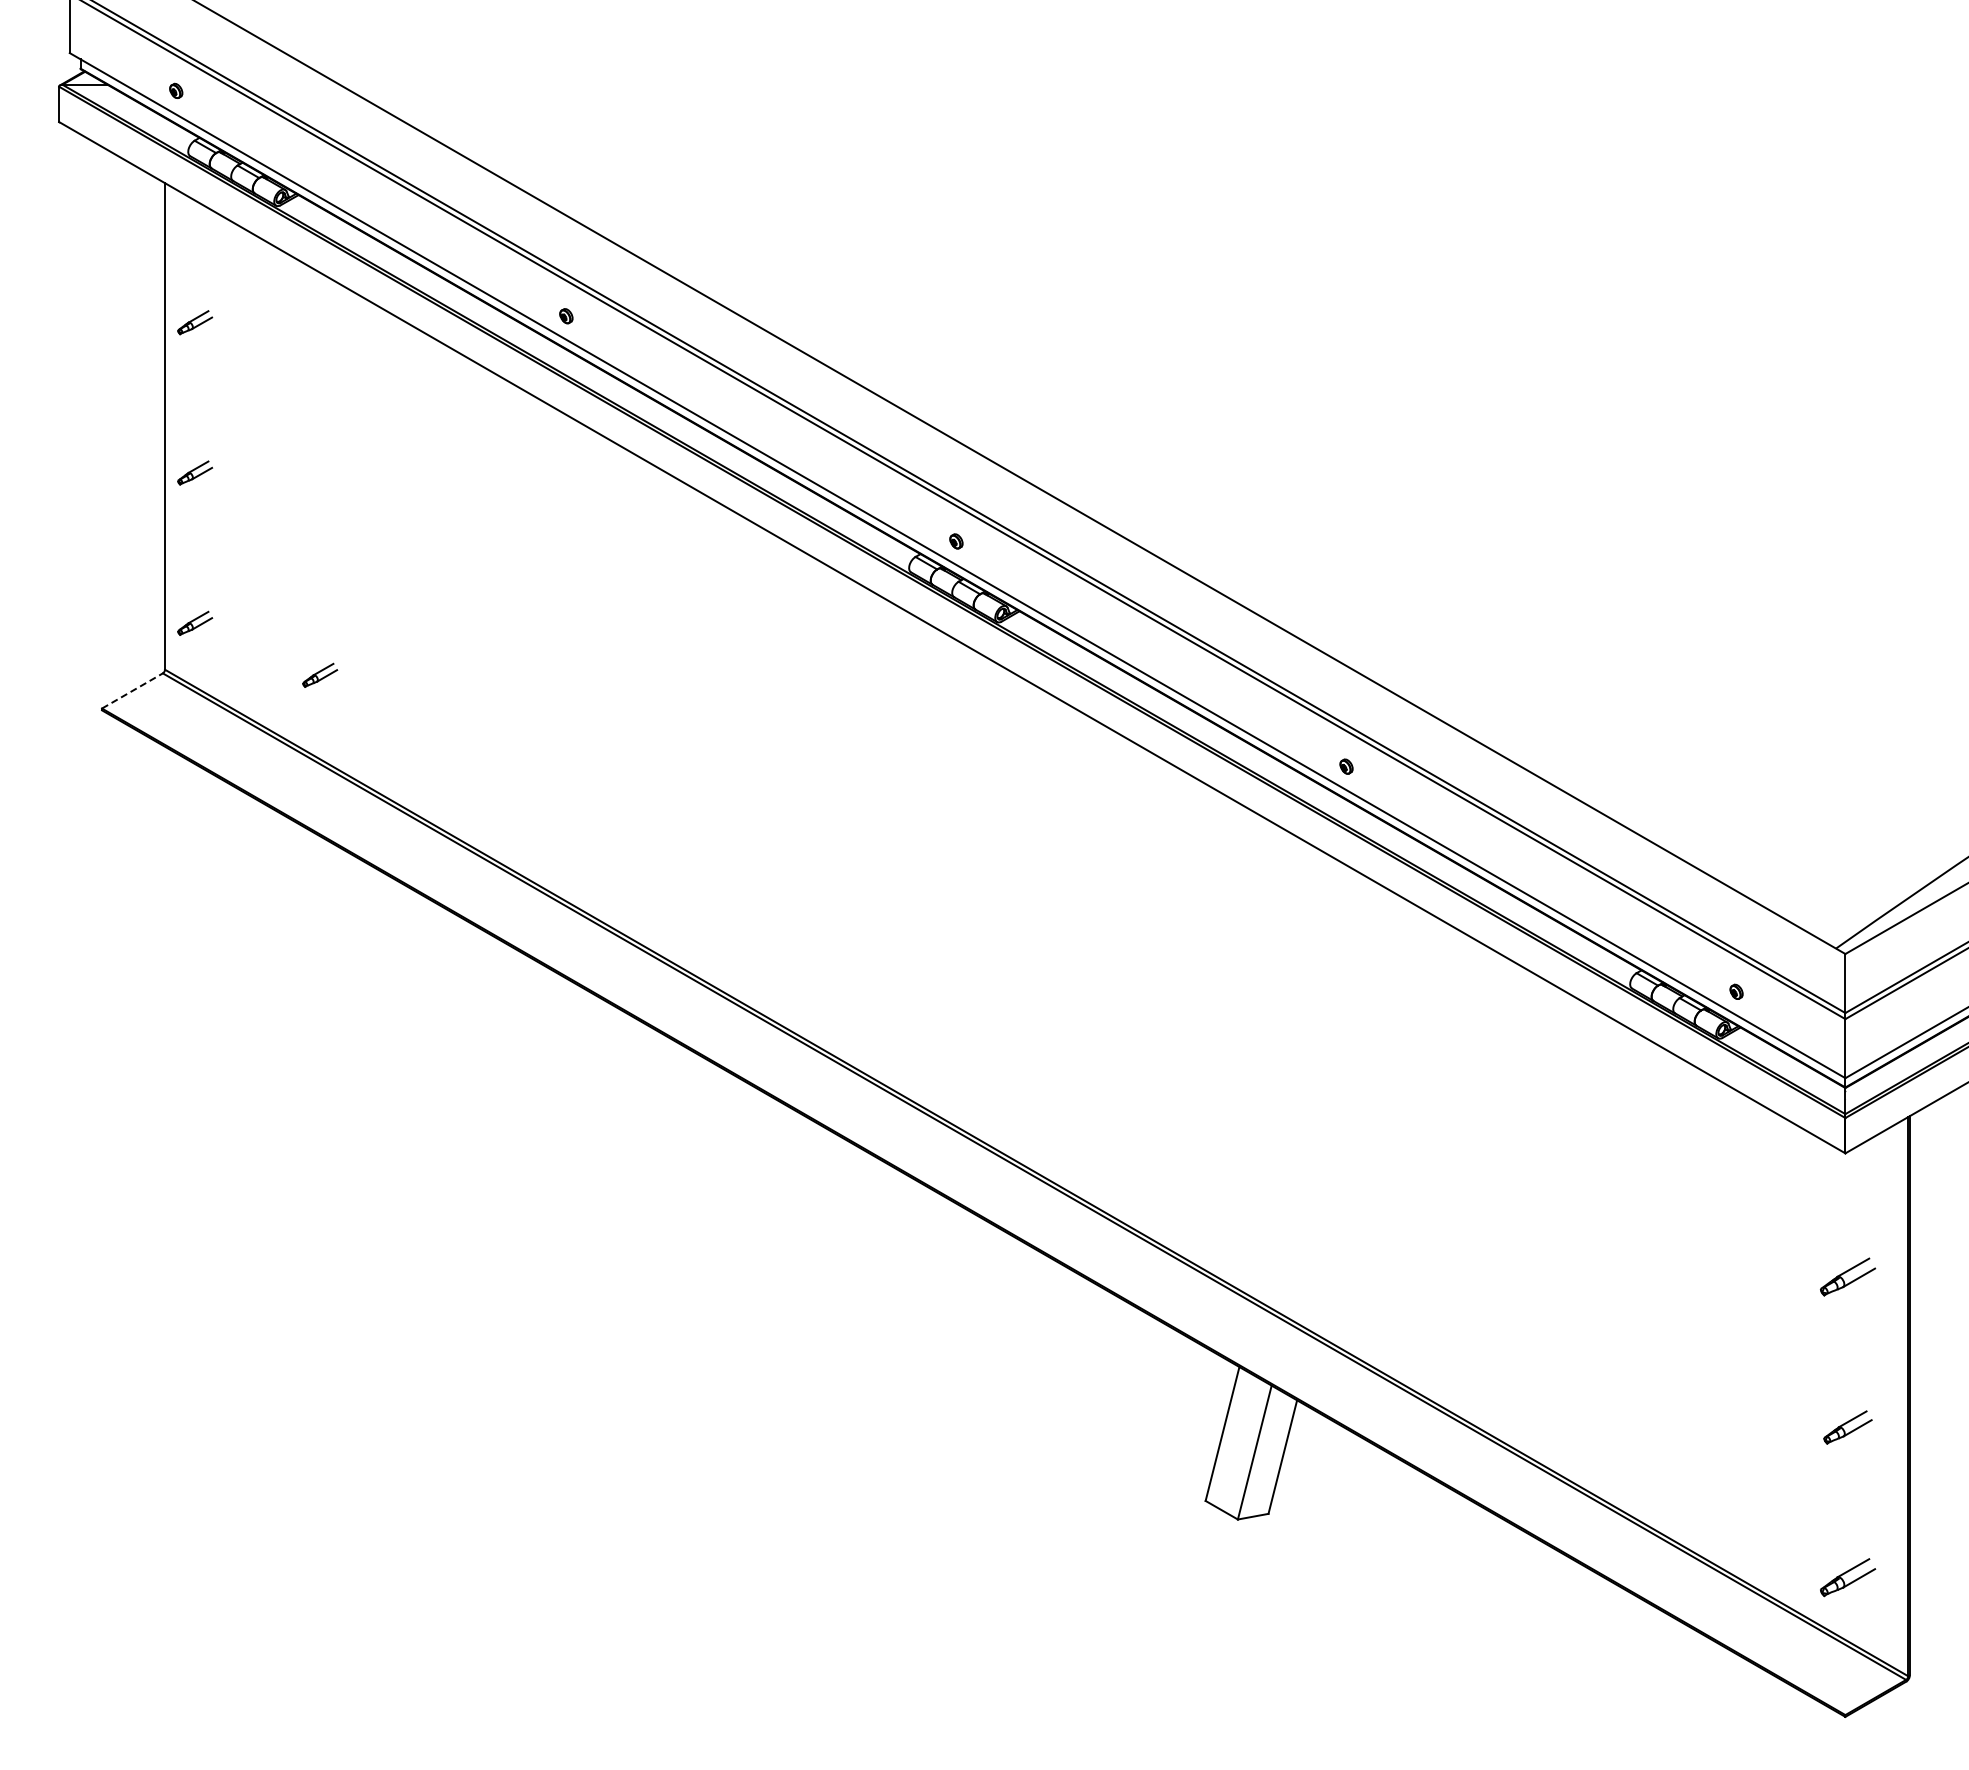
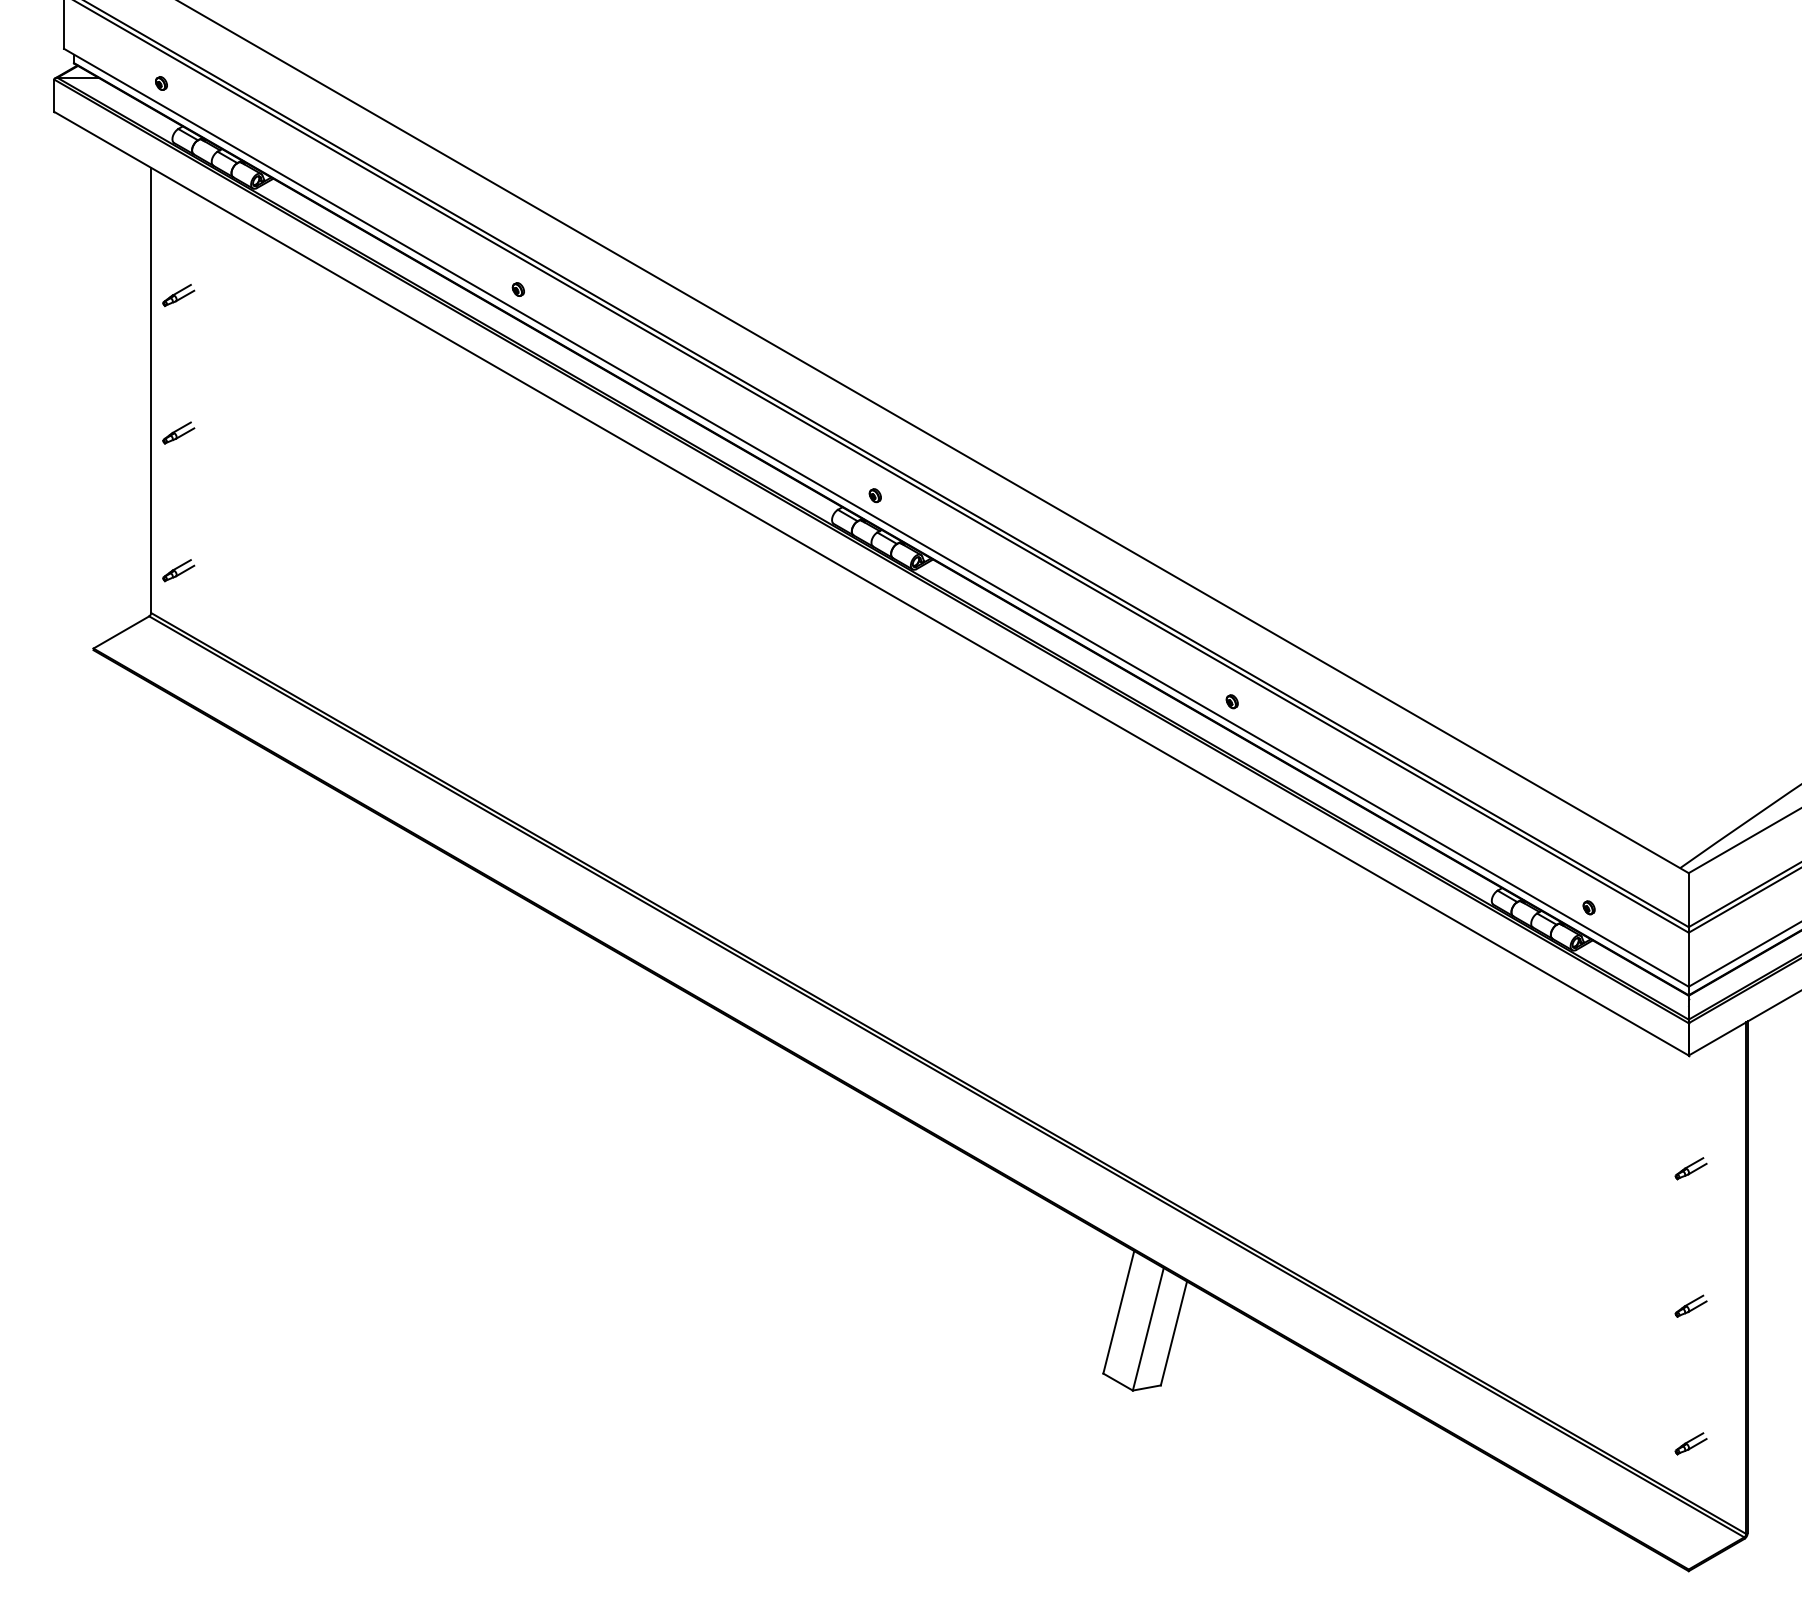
part: (320, 674) -> (293, 617), removed
line: (132, 690) -> (121, 632), dashed -> solid
part: (1847, 1276) -> (1690, 1168), size x0.62
part: (1847, 1426) -> (1690, 1305), size x0.71
part: (1847, 1577) -> (1690, 1443), size x0.62

